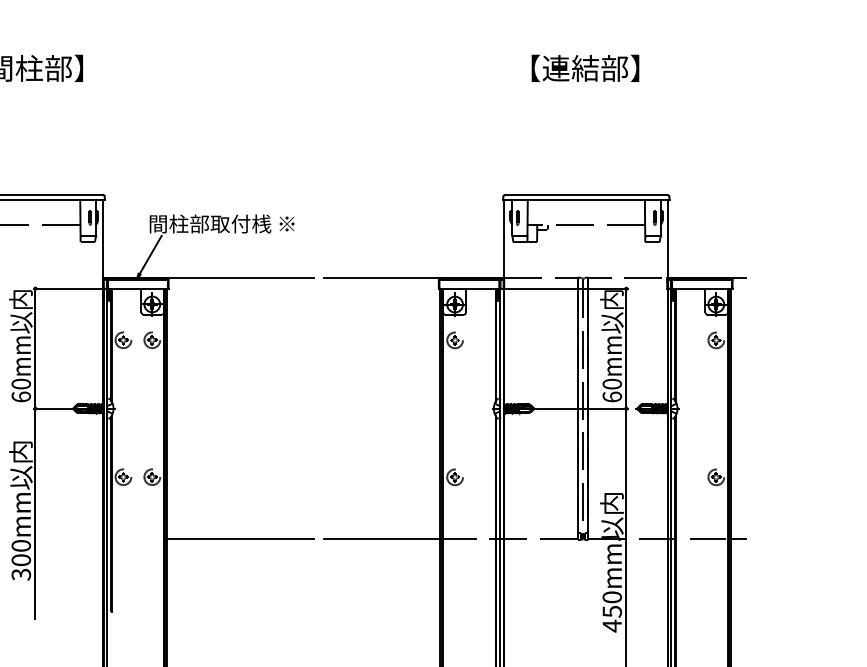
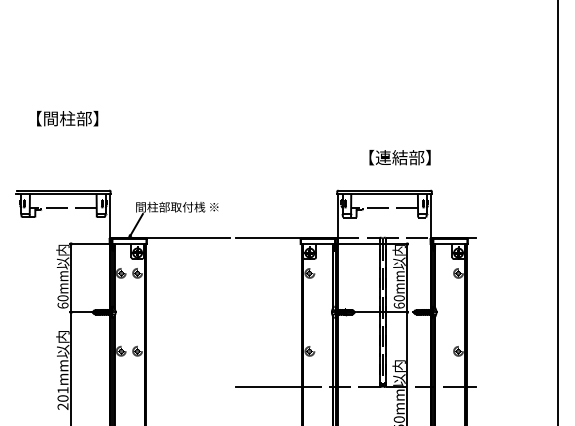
text: (584, 68) -> (399, 157), moved
line: (239, 539) -> (187, 386), removed
text: (20, 560) -> (62, 398), 300mm -> 201mm

